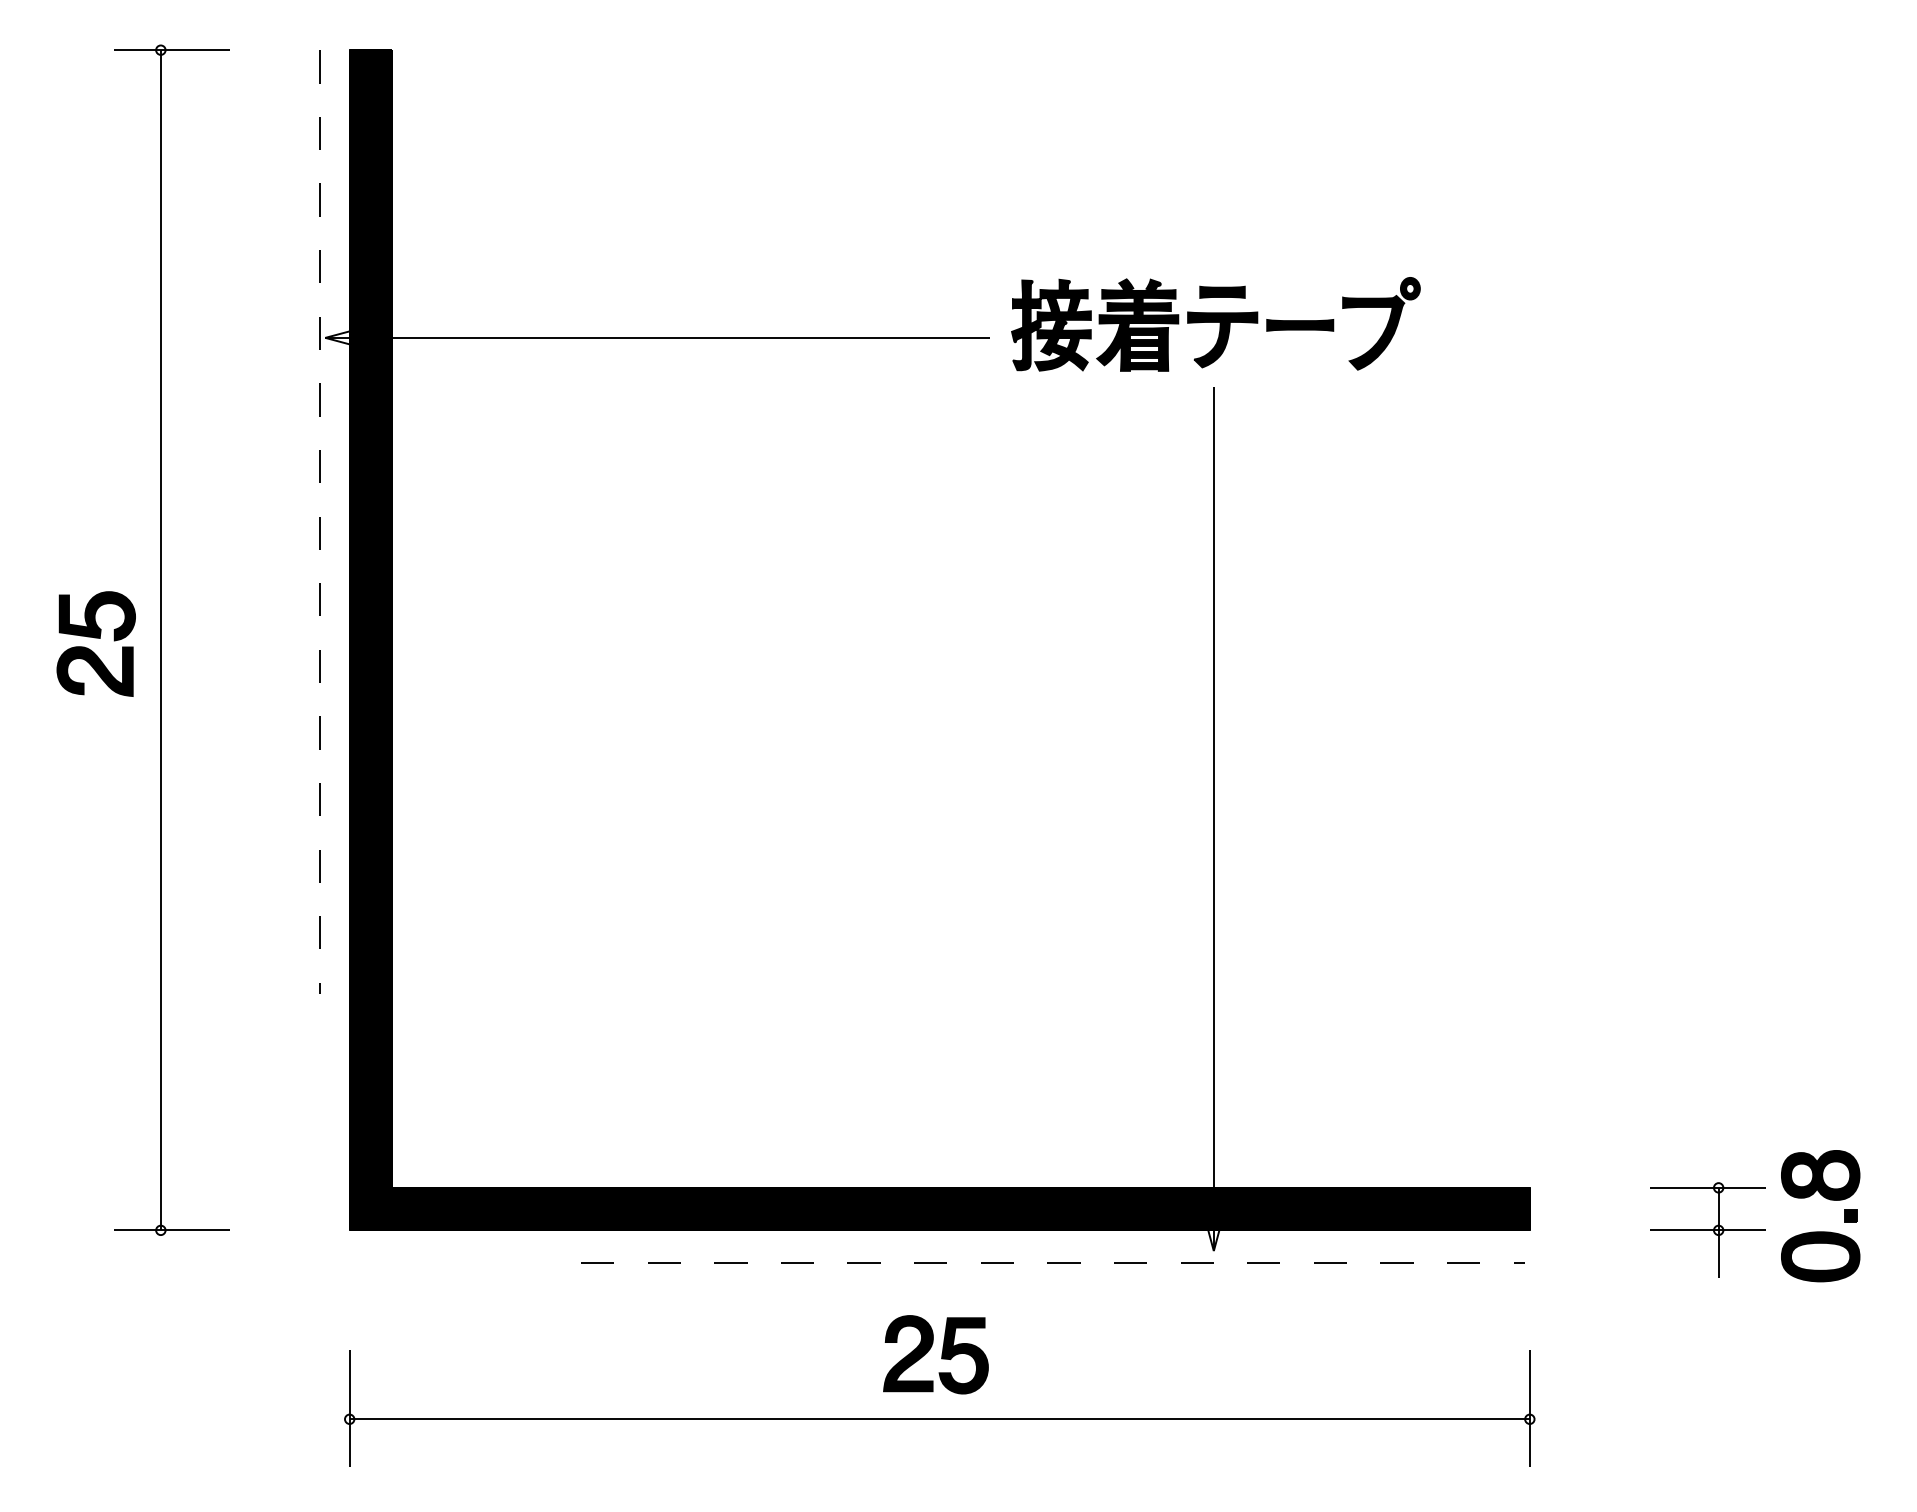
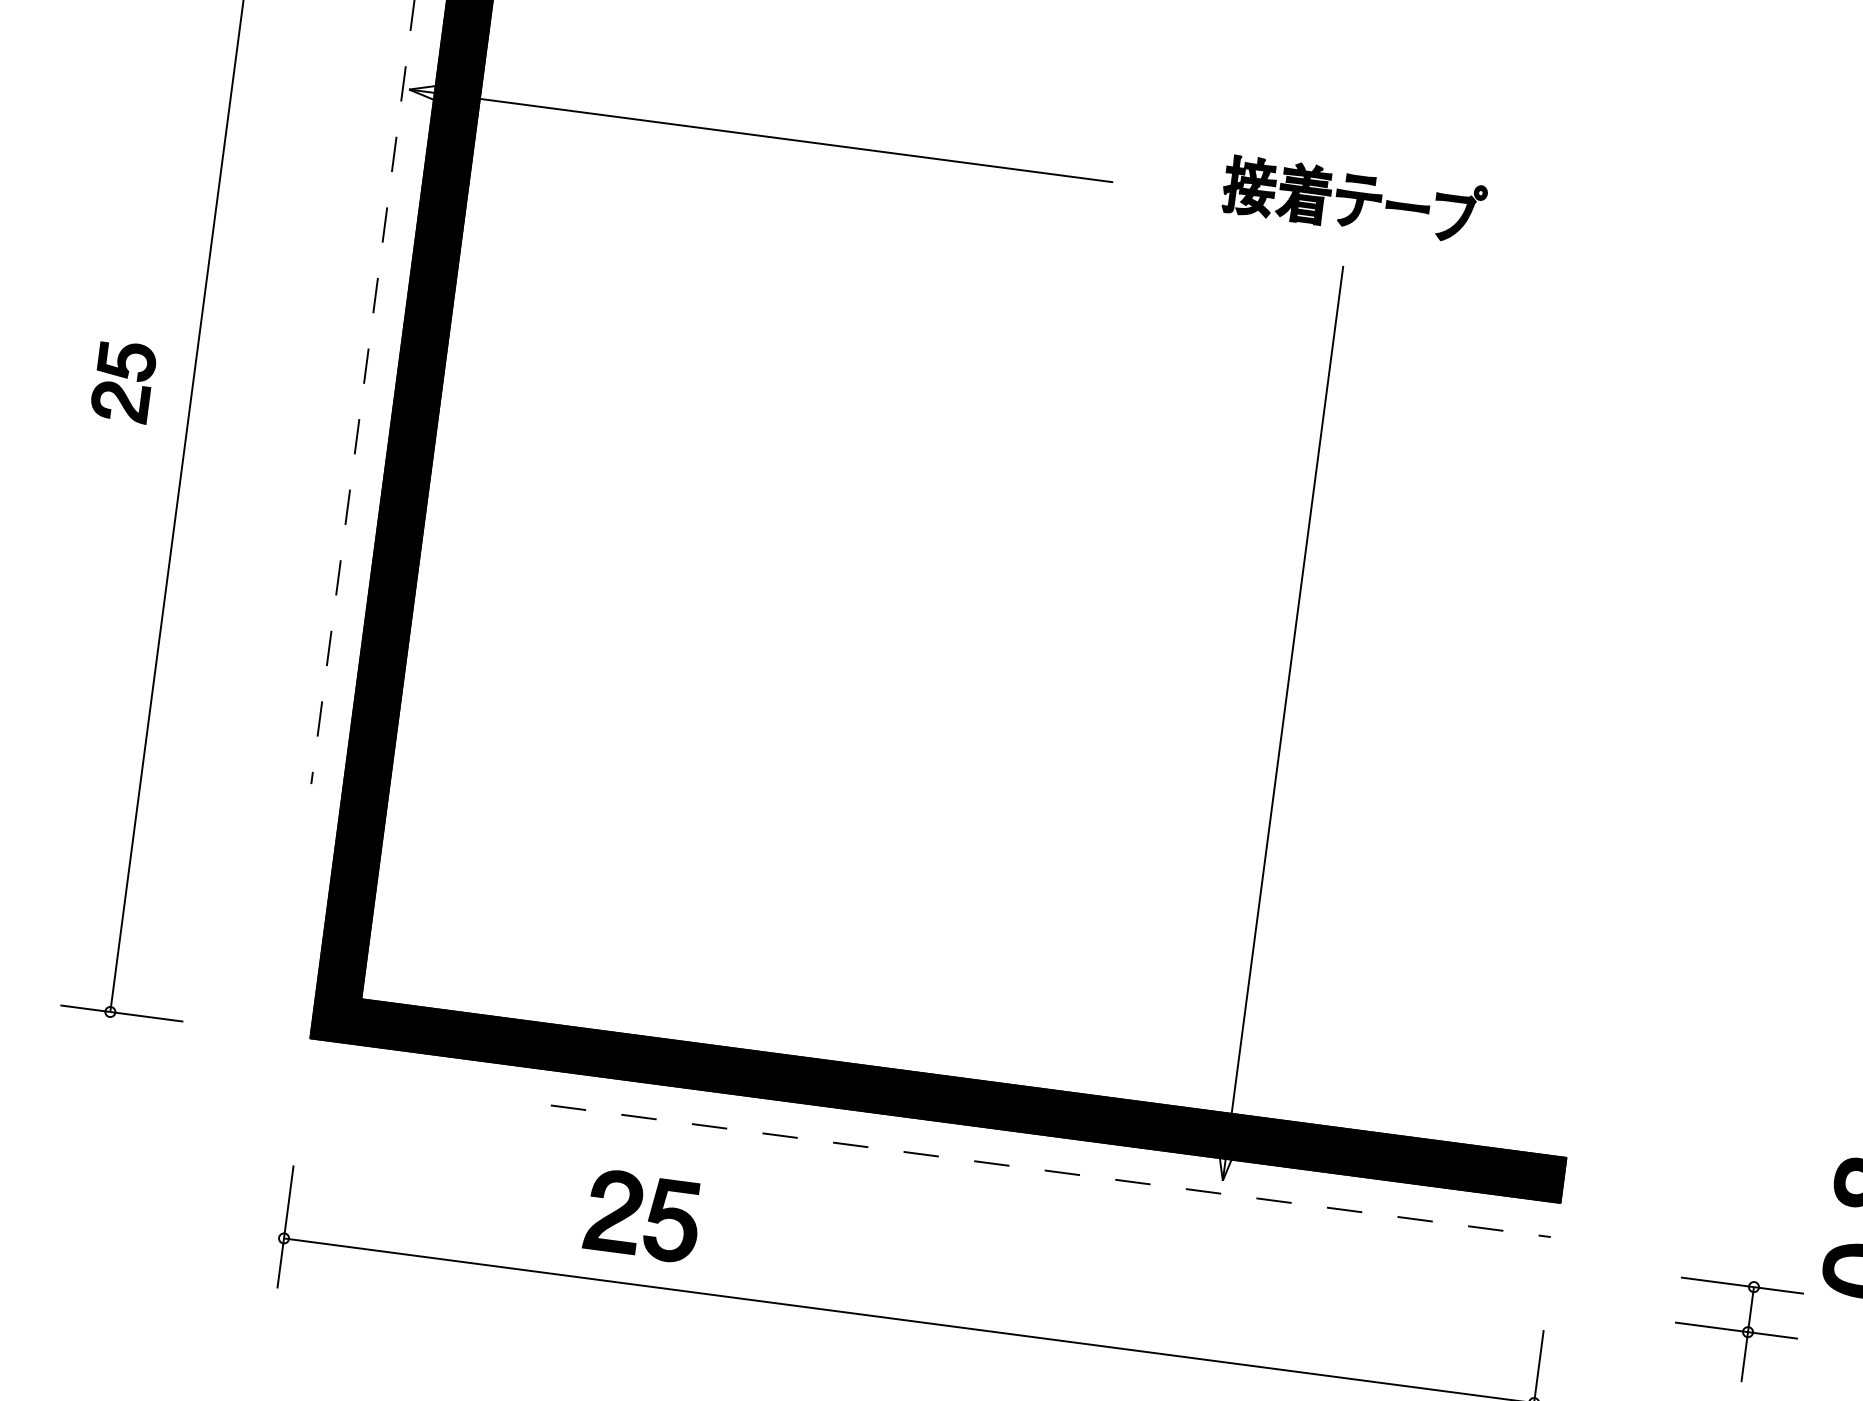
part: (1215, 324) -> (1353, 199), size x0.6
part: (95, 643) -> (122, 381), size x0.7
part: (1707, 1229) -> (1736, 1329), moved
part: (935, 1354) -> (642, 1215), moved

